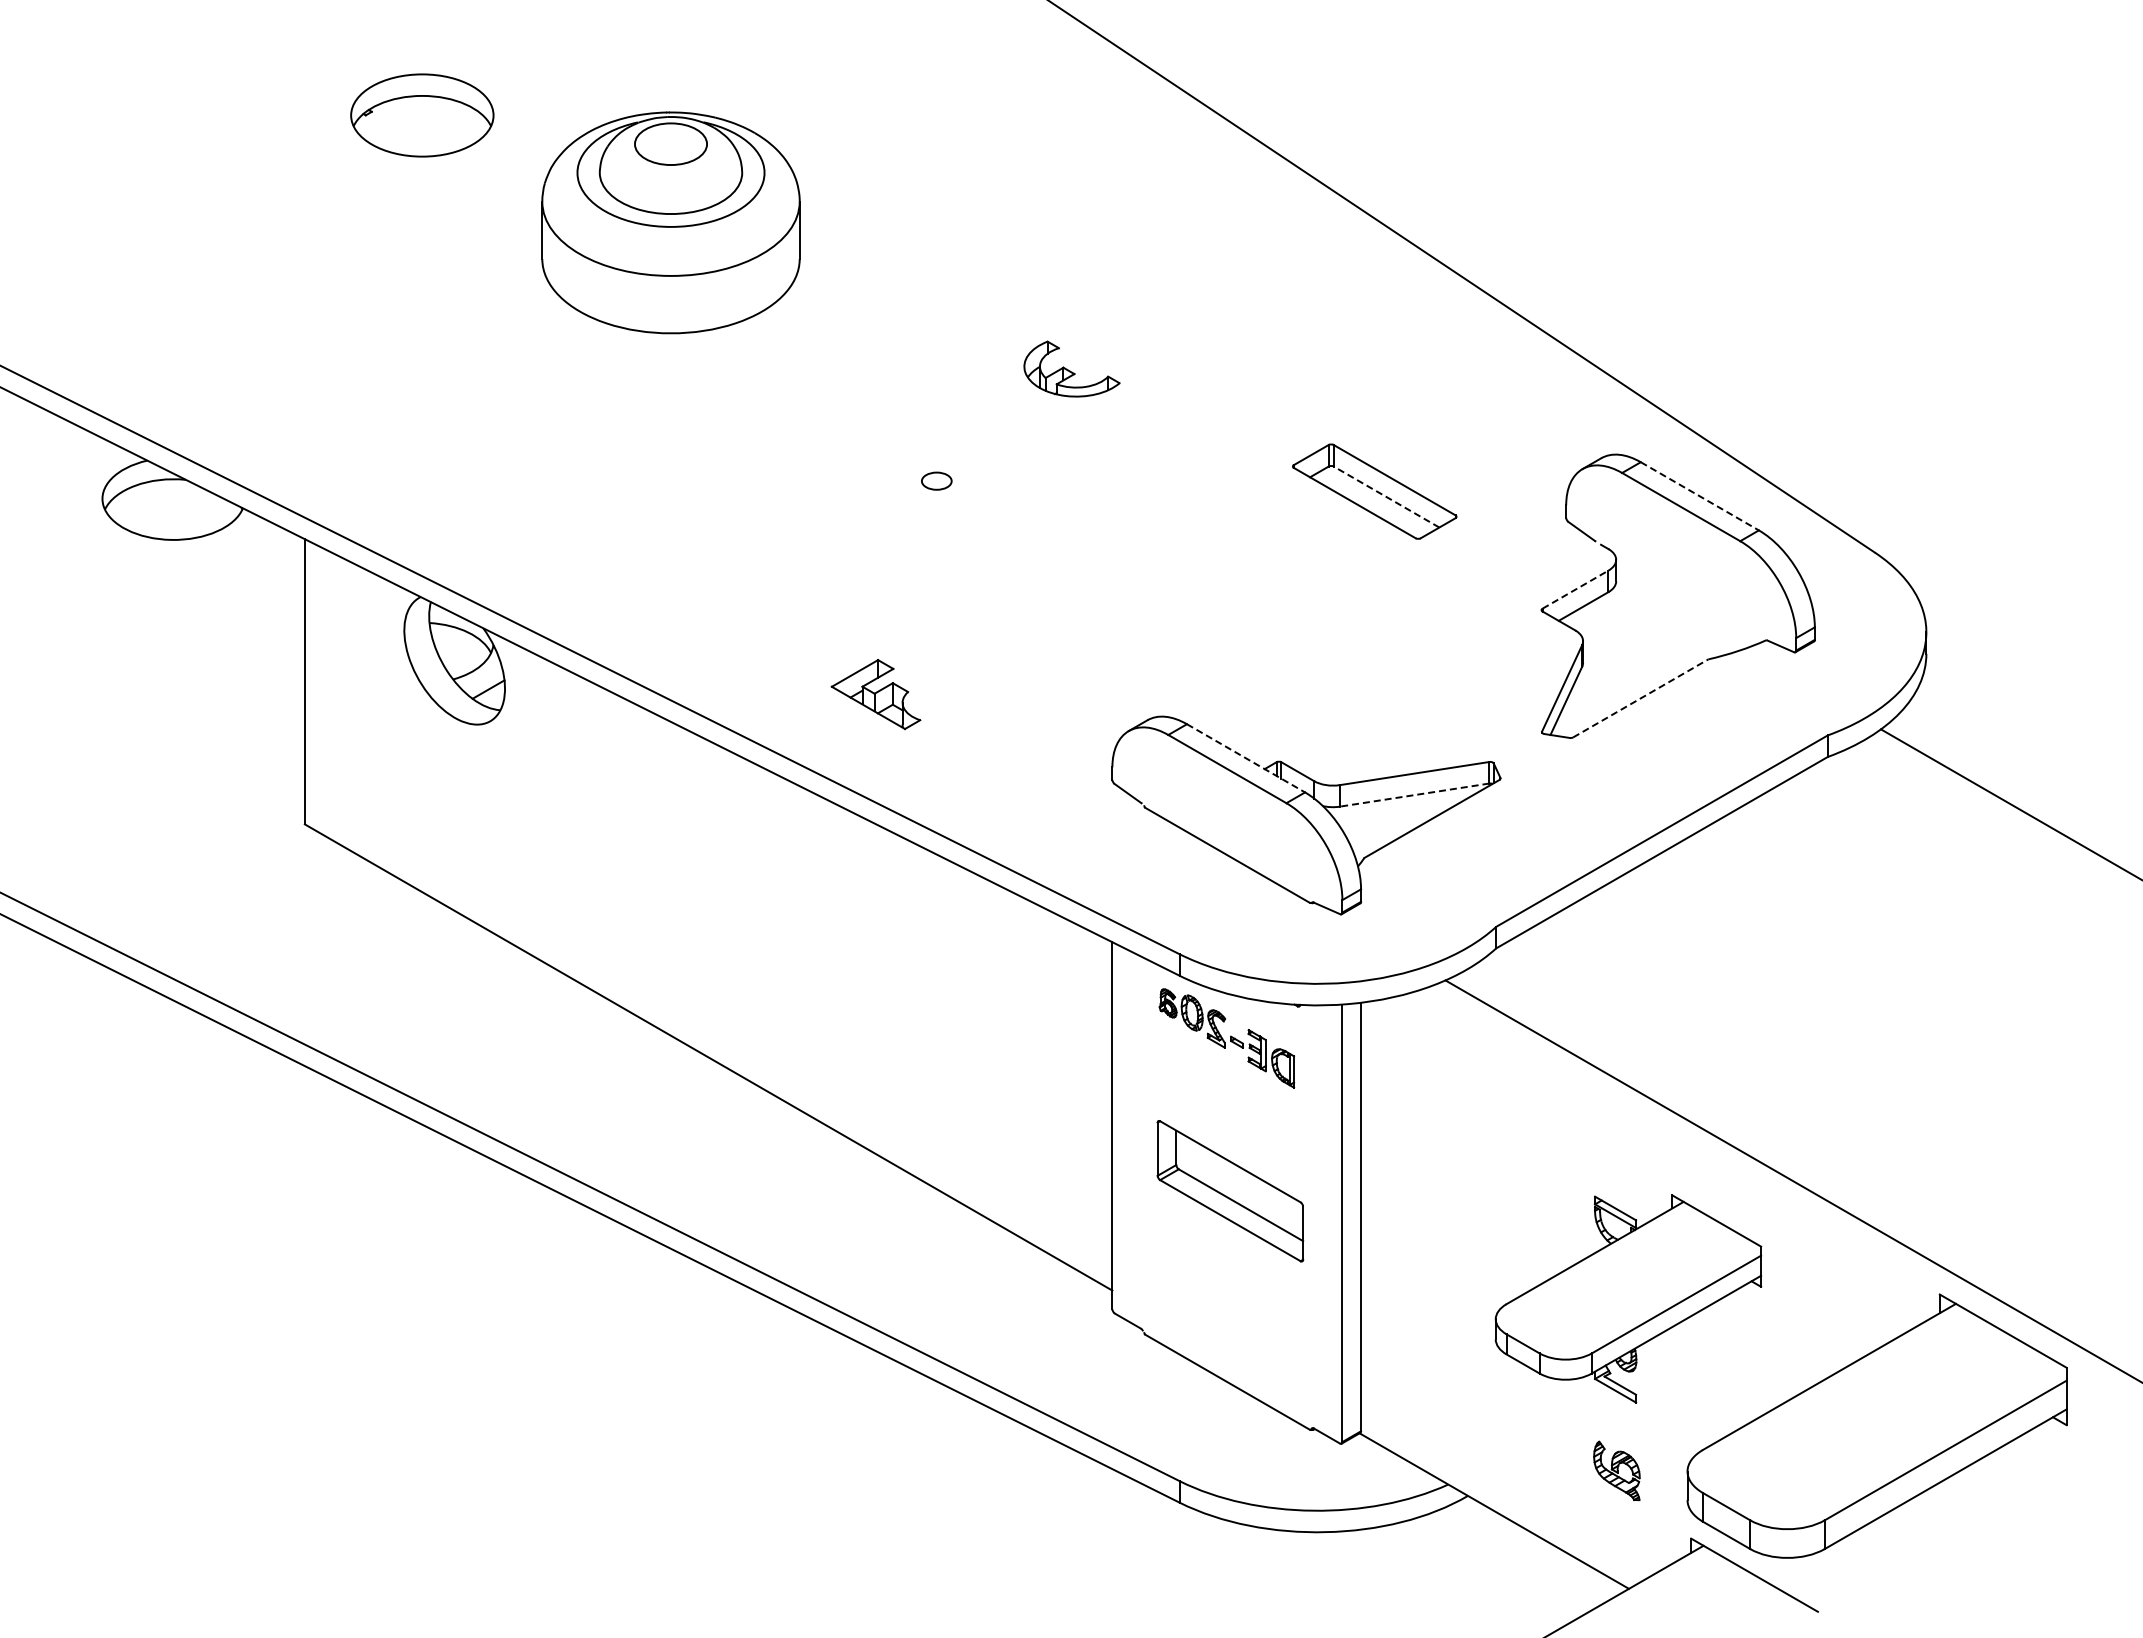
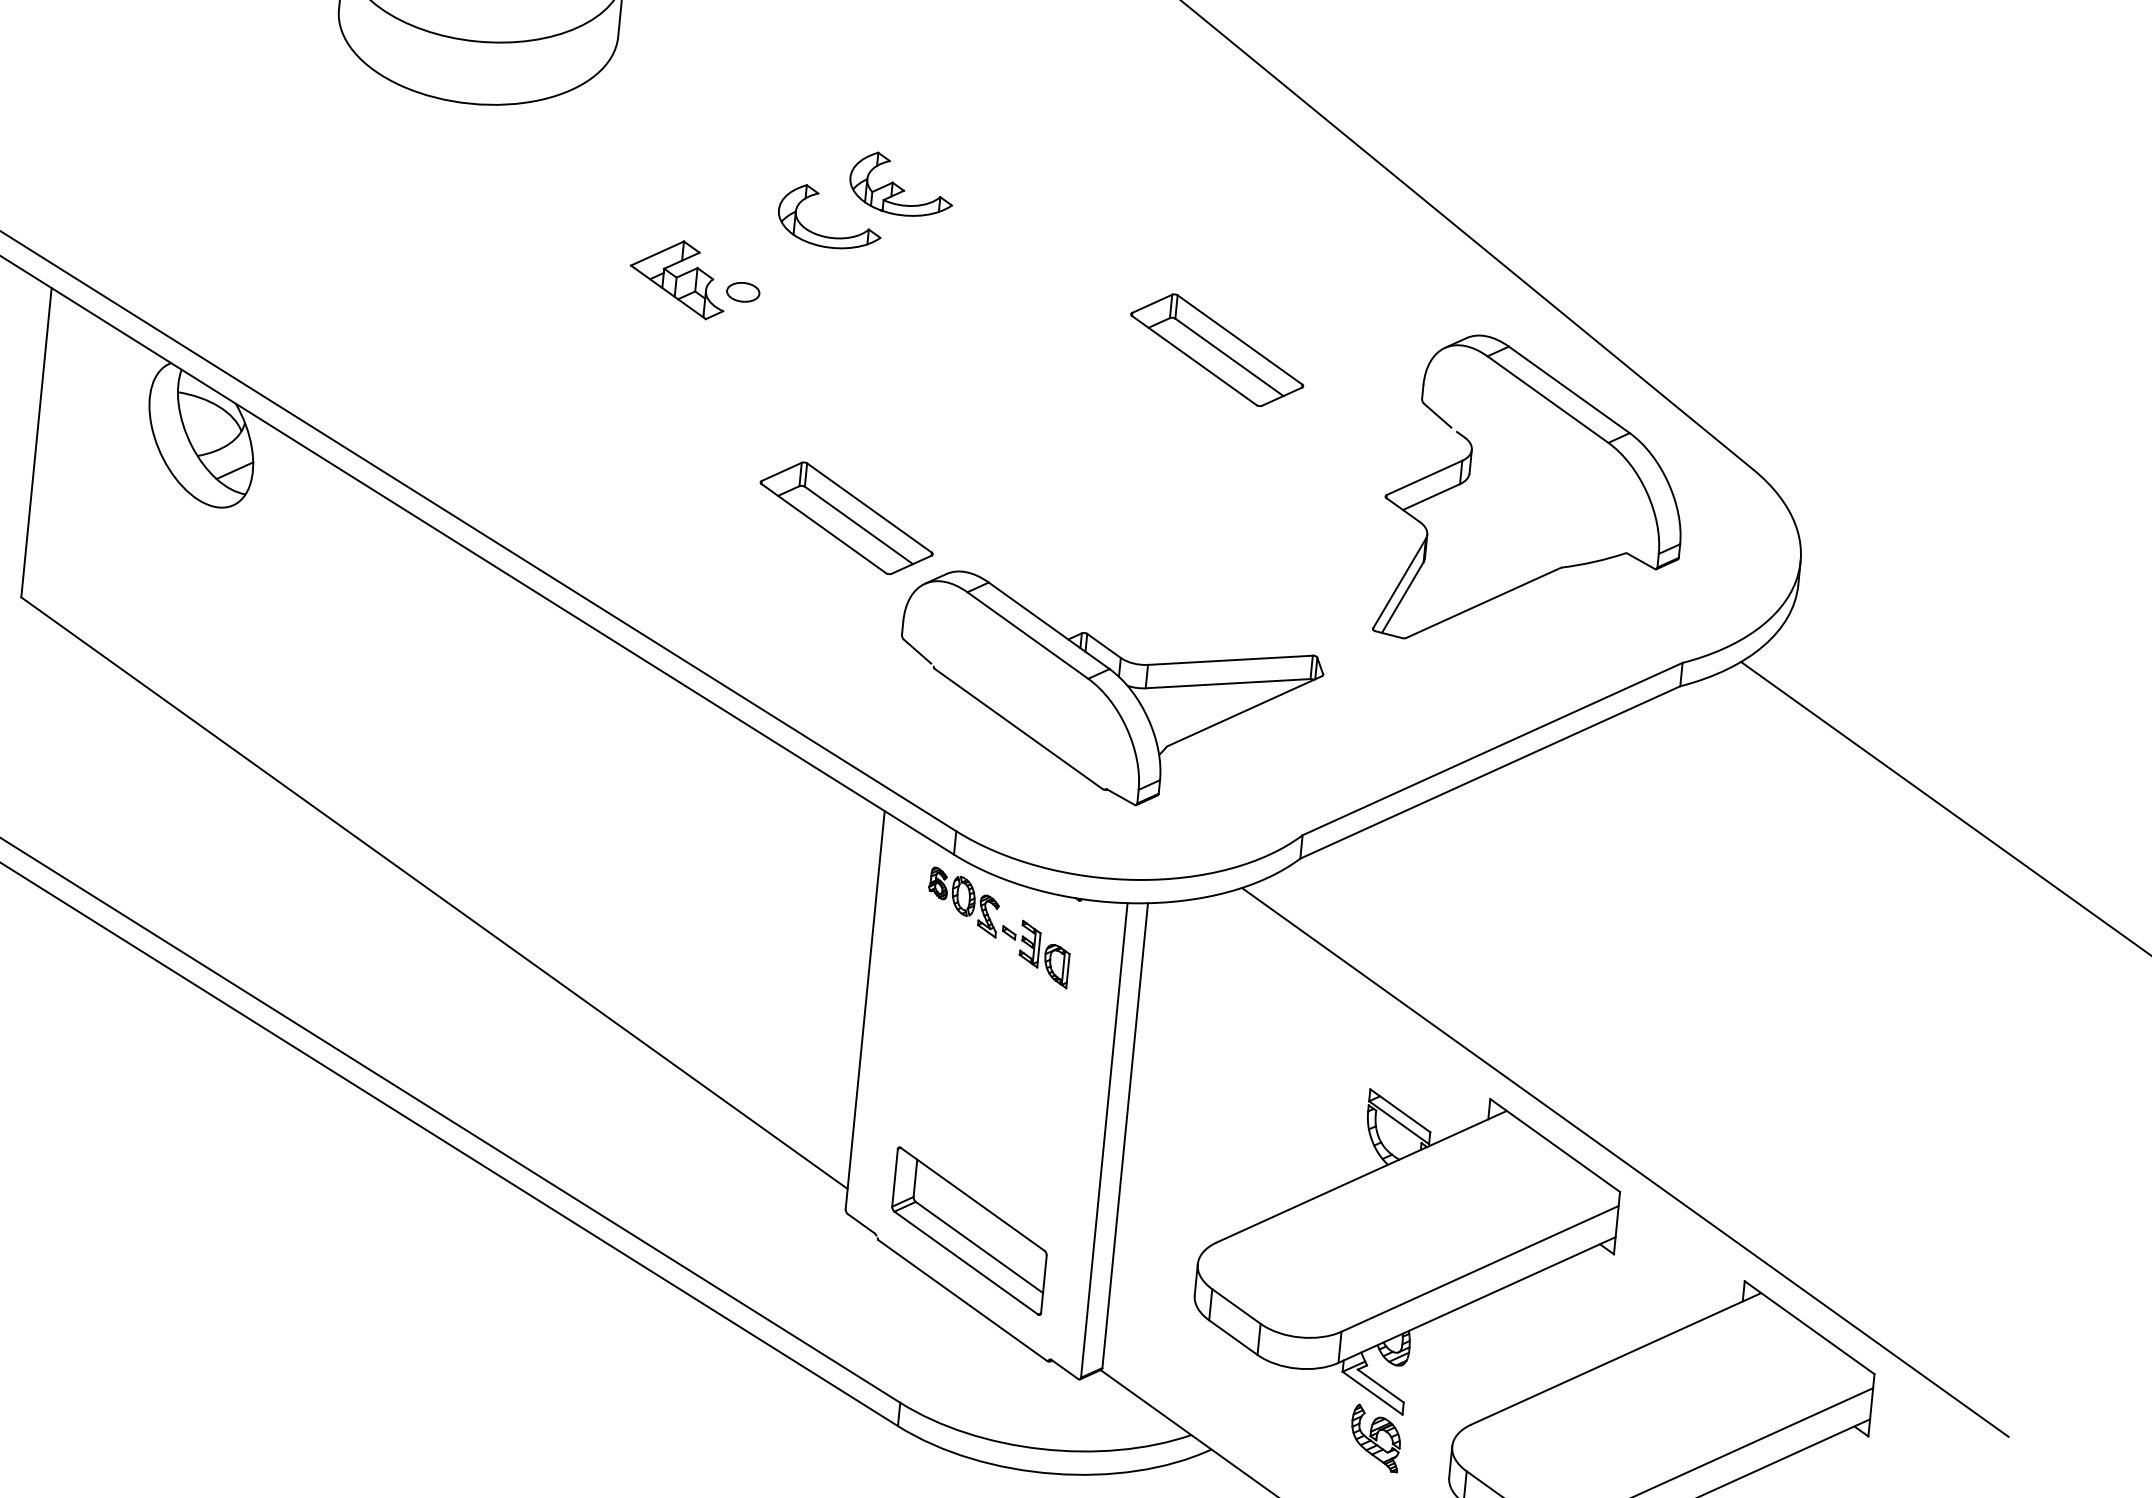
part: (1009, 422) -> (828, 236), added
line: (1386, 496) -> (1229, 356), dashed -> solid
line: (1700, 496) -> (1570, 390), dashed -> solid
line: (1575, 589) -> (1424, 477), dashed -> solid
part: (1051, 678) -> (846, 518), added
part: (875, 694) -> (677, 278), moved
line: (1641, 698) -> (1484, 603), dashed -> solid
line: (1246, 758) -> (1049, 626), dashed -> solid
line: (1414, 795) -> (1228, 684), dashed -> solid
part: (1230, 1191) -> (969, 1231), moved
part: (1628, 1298) -> (1406, 1252), size x1.43

